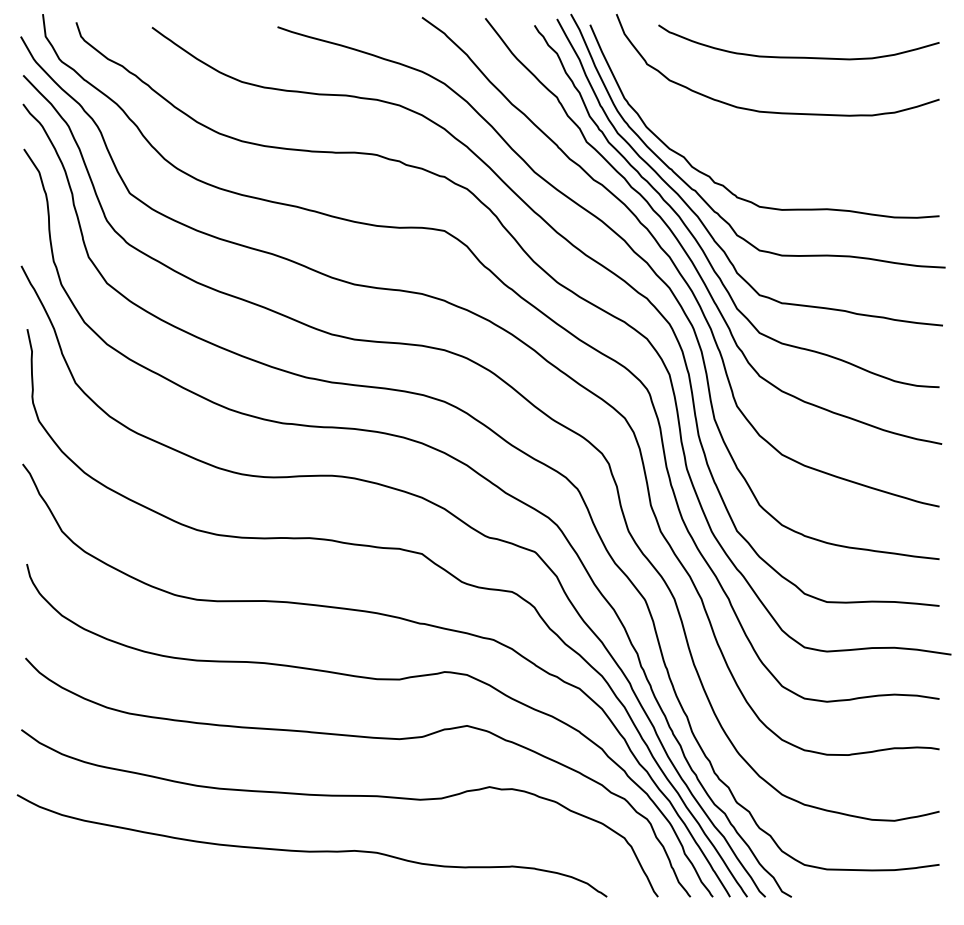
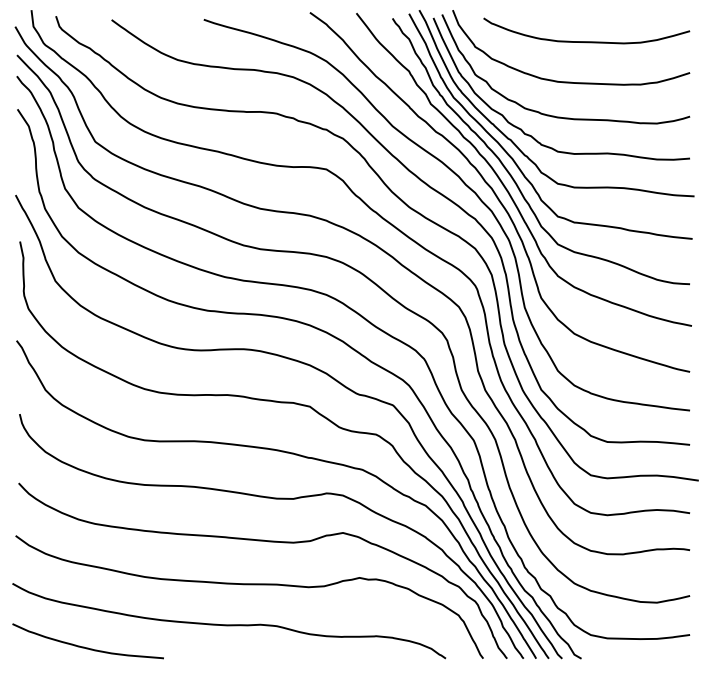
curve: (764, 159) -> (561, 116), added
curve: (117, 881) -> (86, 647), added

